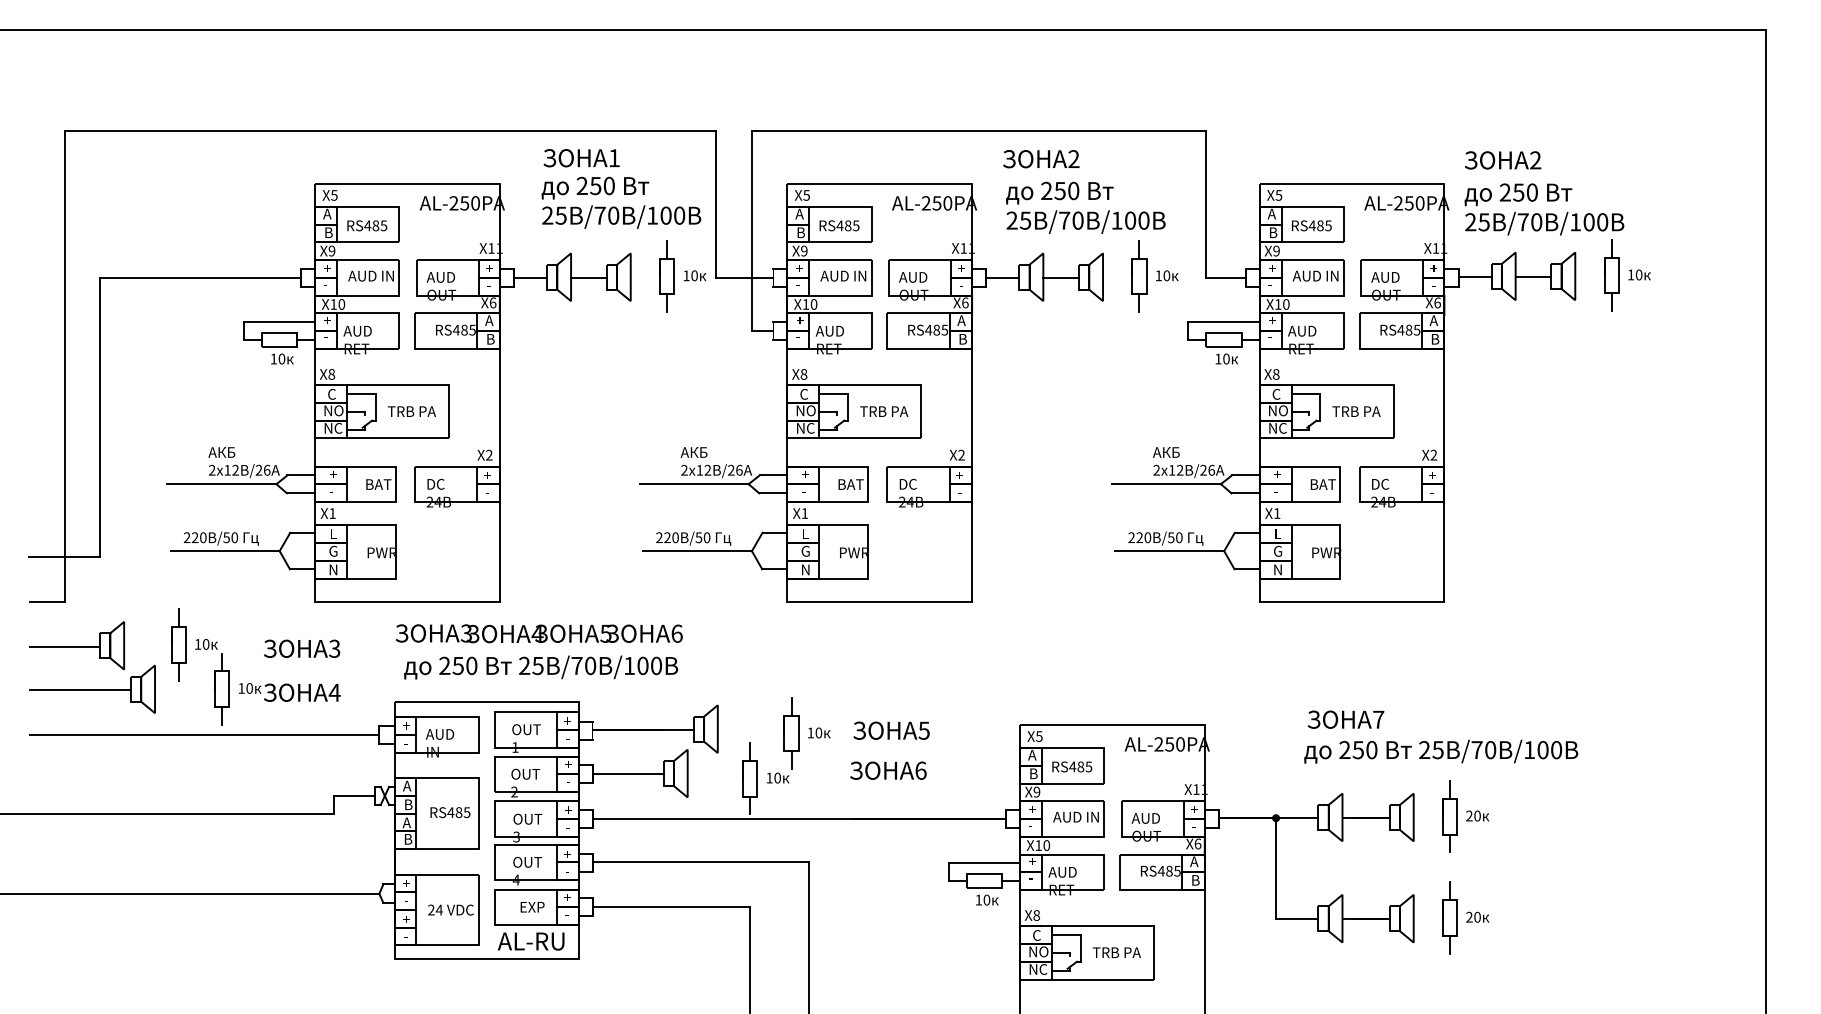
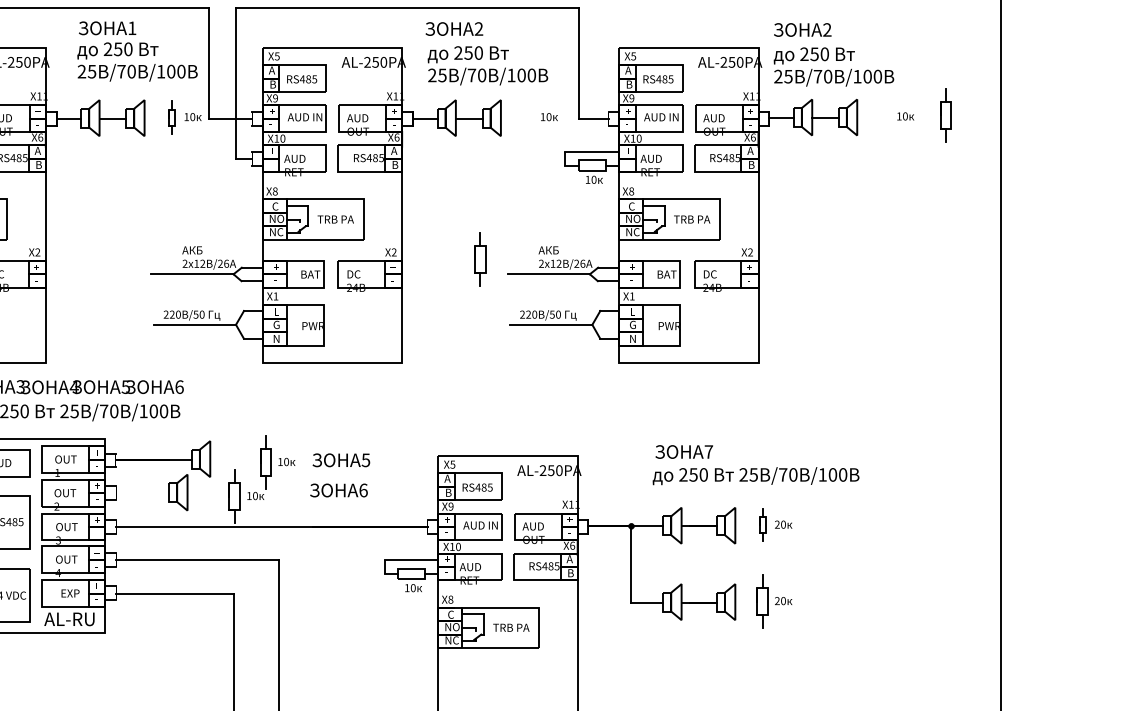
part: (1611, 275) -> (945, 115), moved
part: (666, 276) -> (171, 117), size x0.6
part: (1139, 276) -> (480, 259), moved
line: (628, 774) -> (142, 493), removed
part: (1449, 816) -> (762, 525), size x0.6

